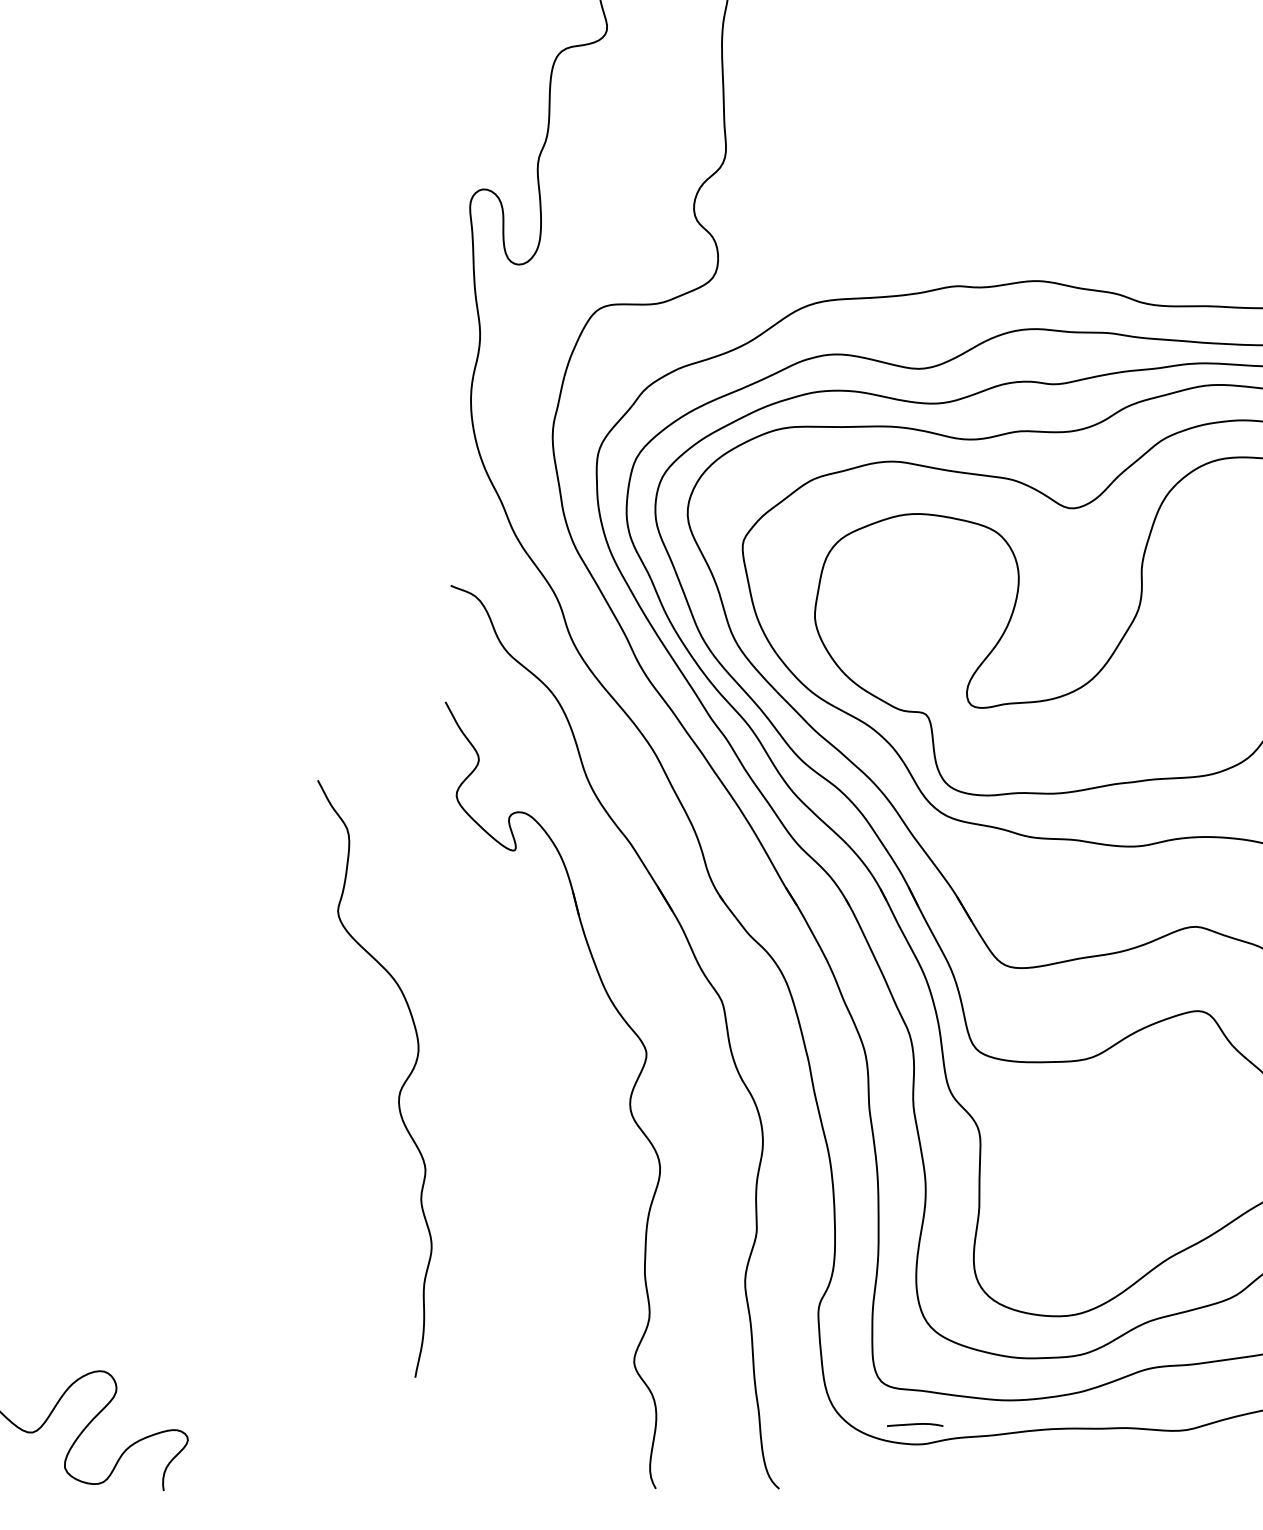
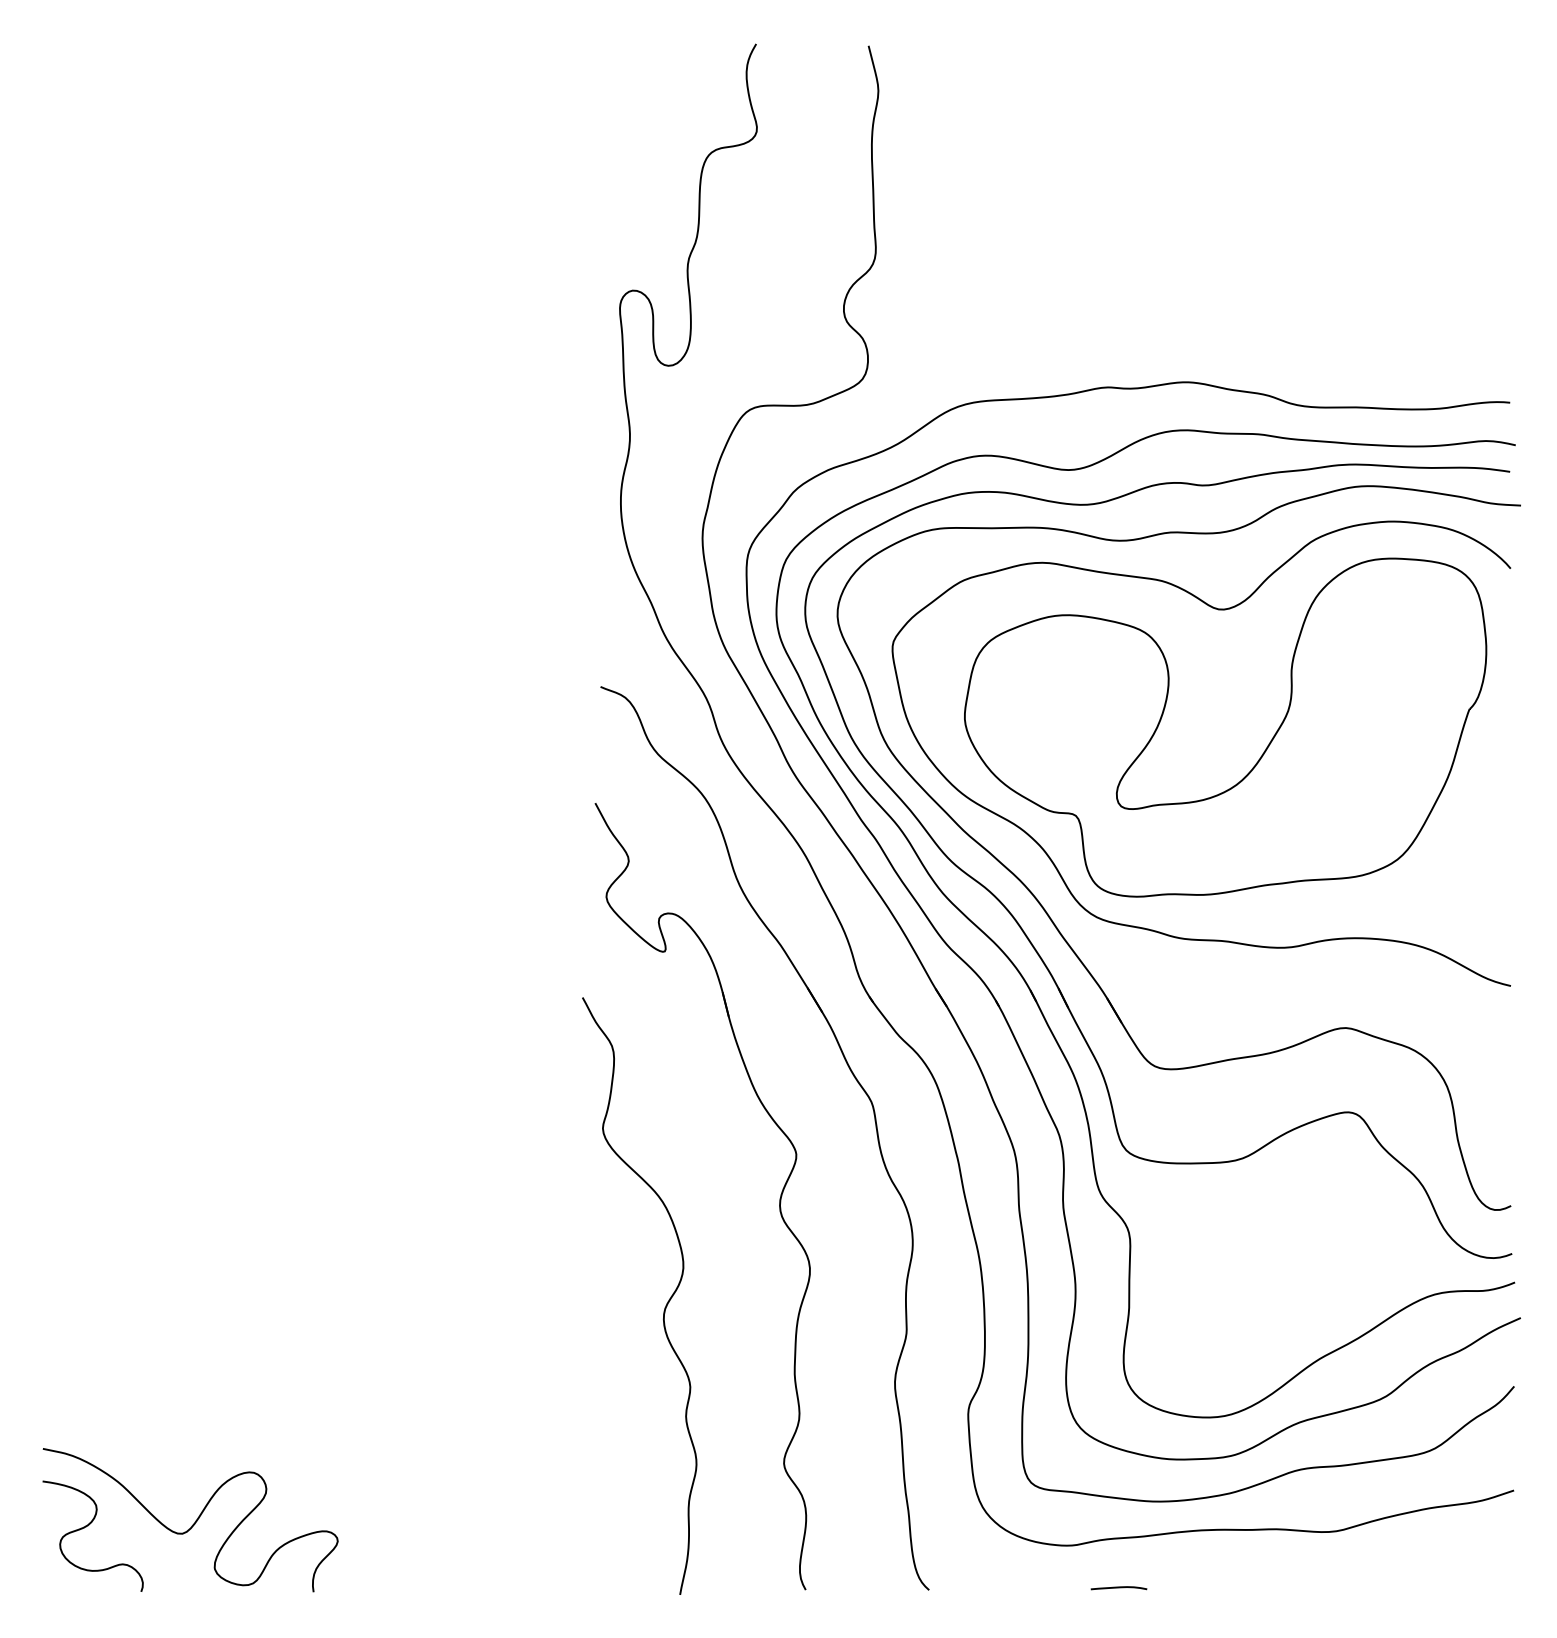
curve: (399, 1090) -> (664, 1307), moved
curve: (914, 1425) -> (1118, 1588), moved

